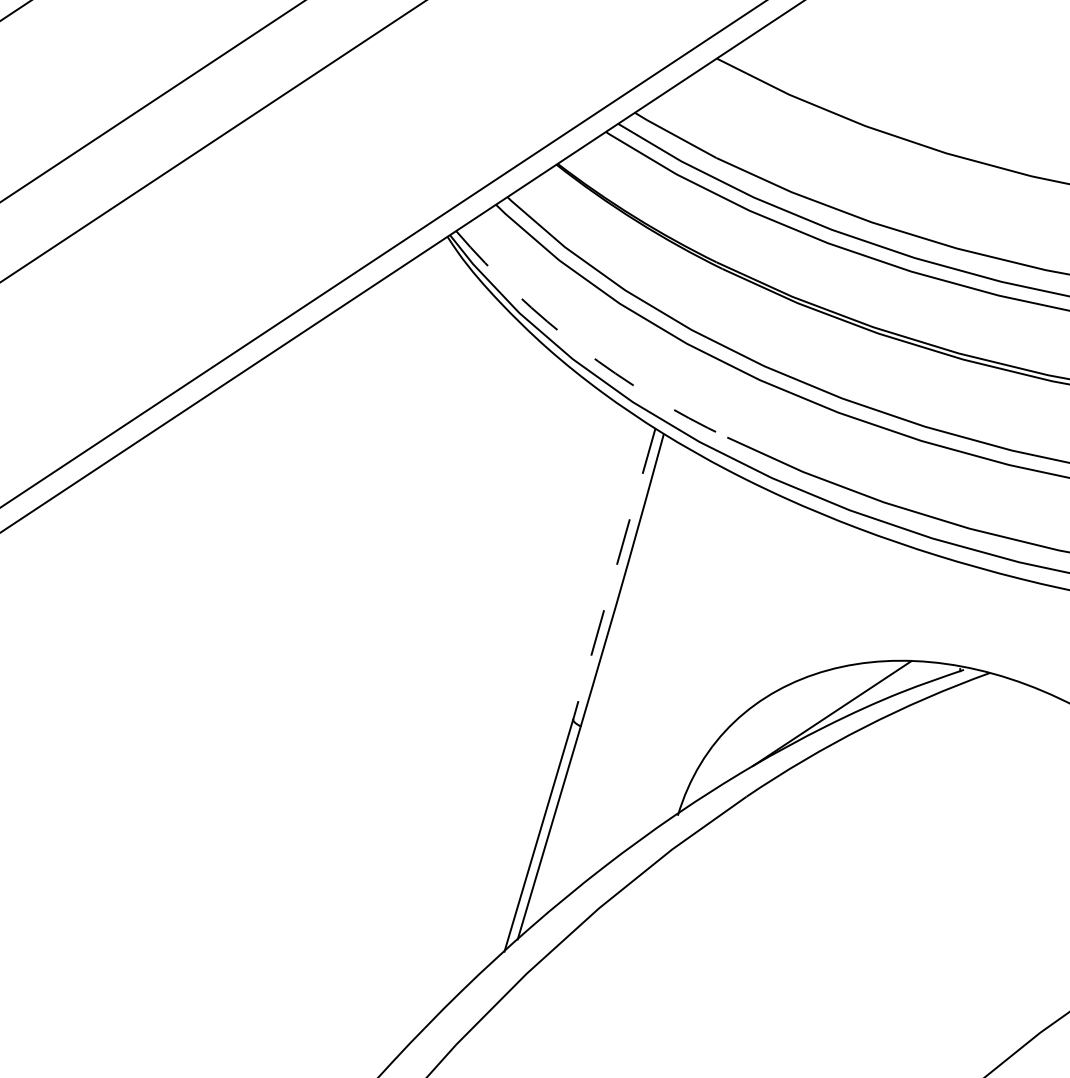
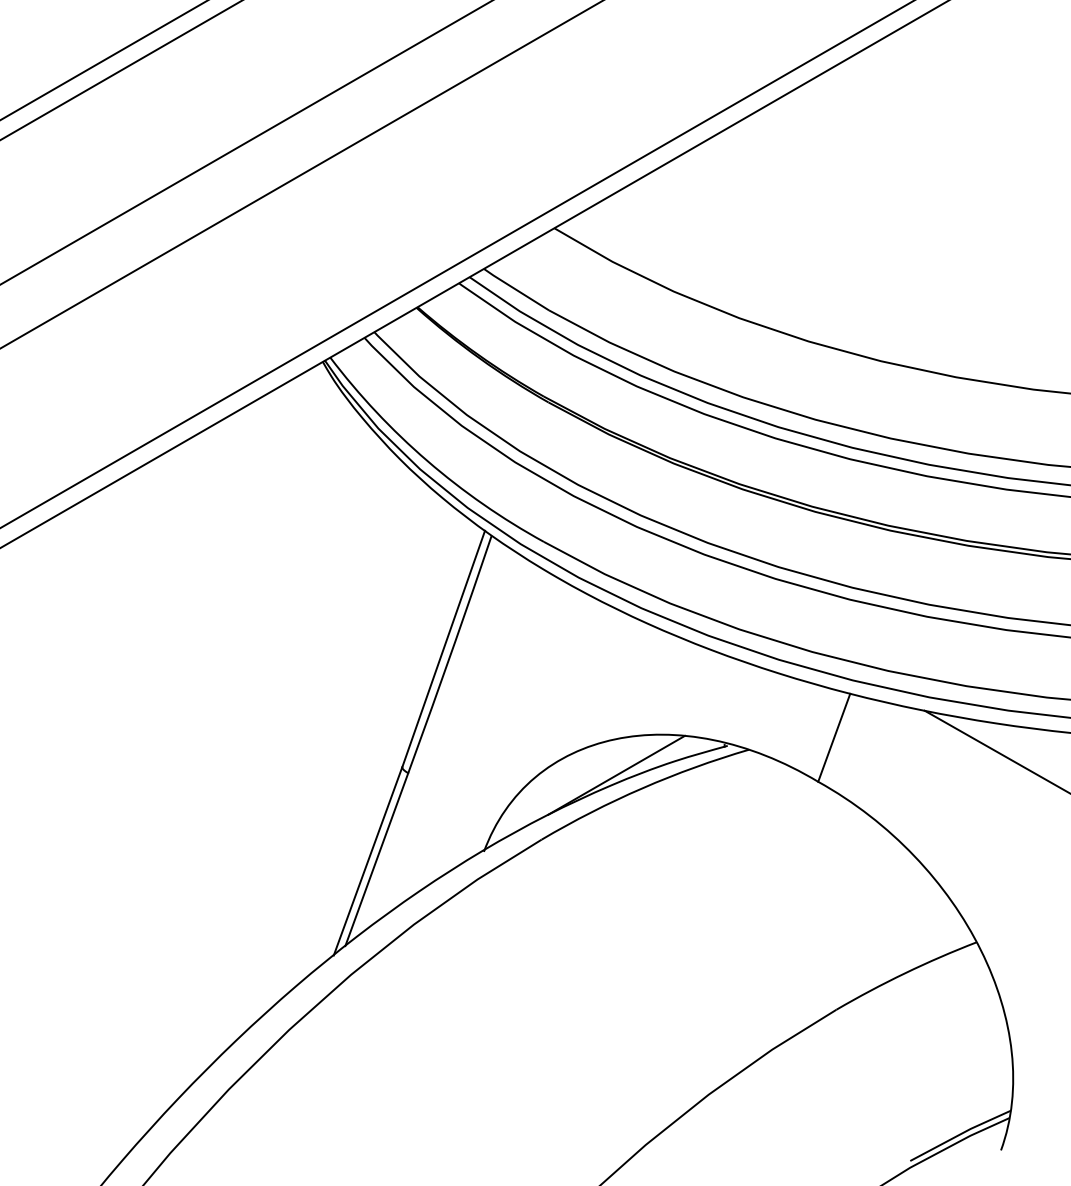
arc: (580, 347) -> (427, 460), dashed -> solid
line: (614, 574) -> (443, 649), dashed -> solid

